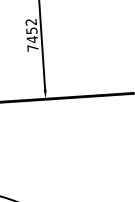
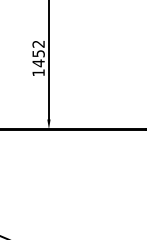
text: (32, 47) -> (38, 72), 7452 -> 1452

